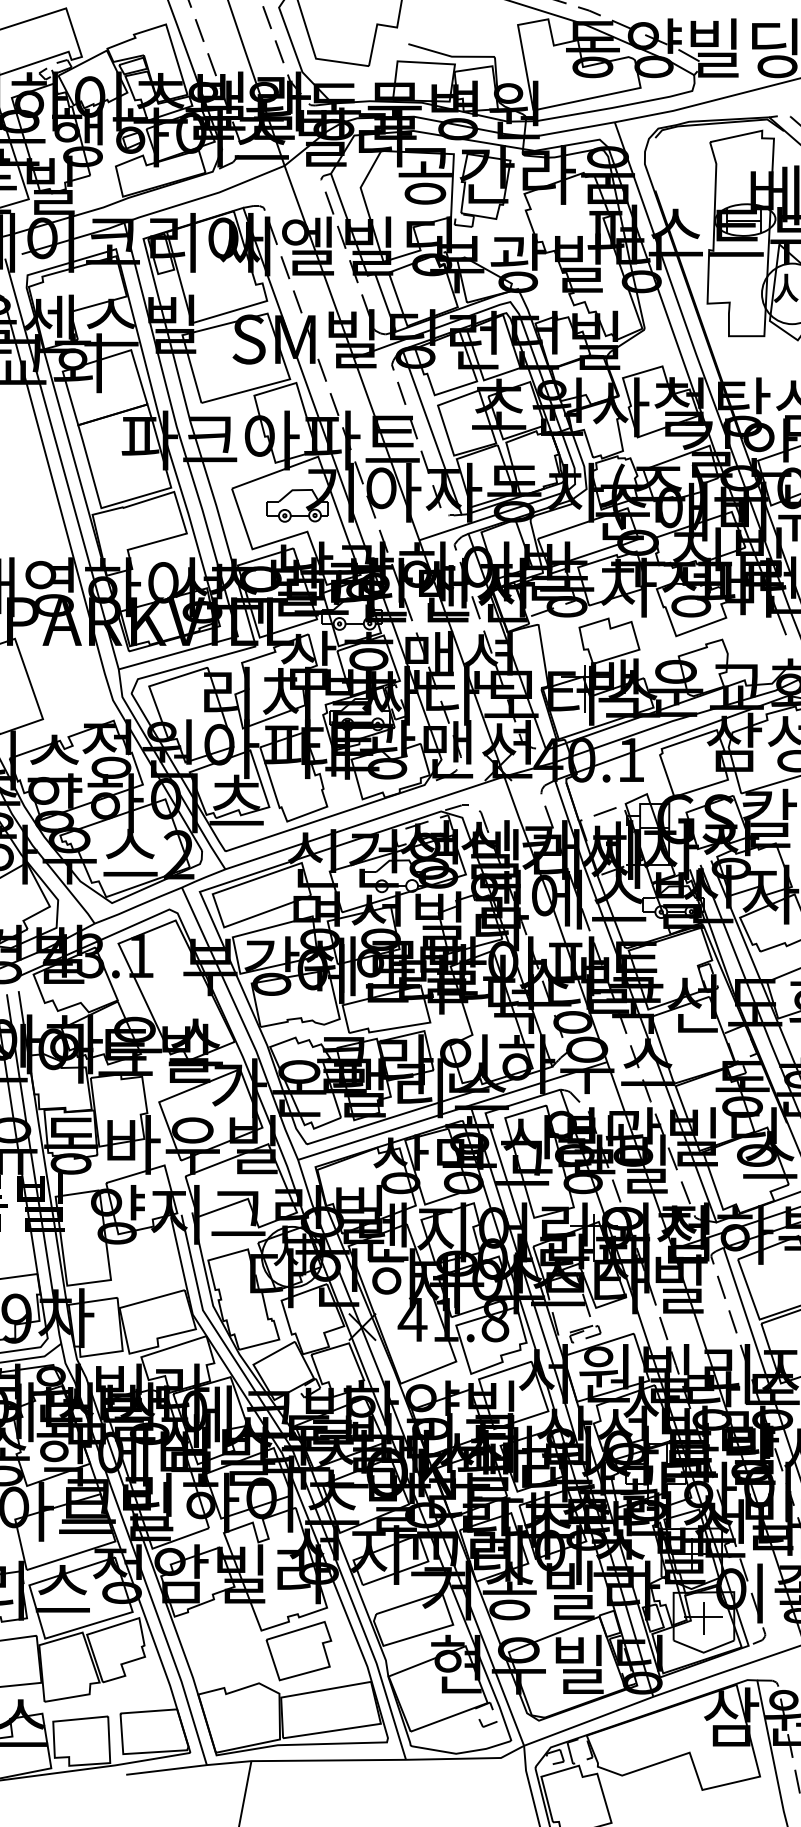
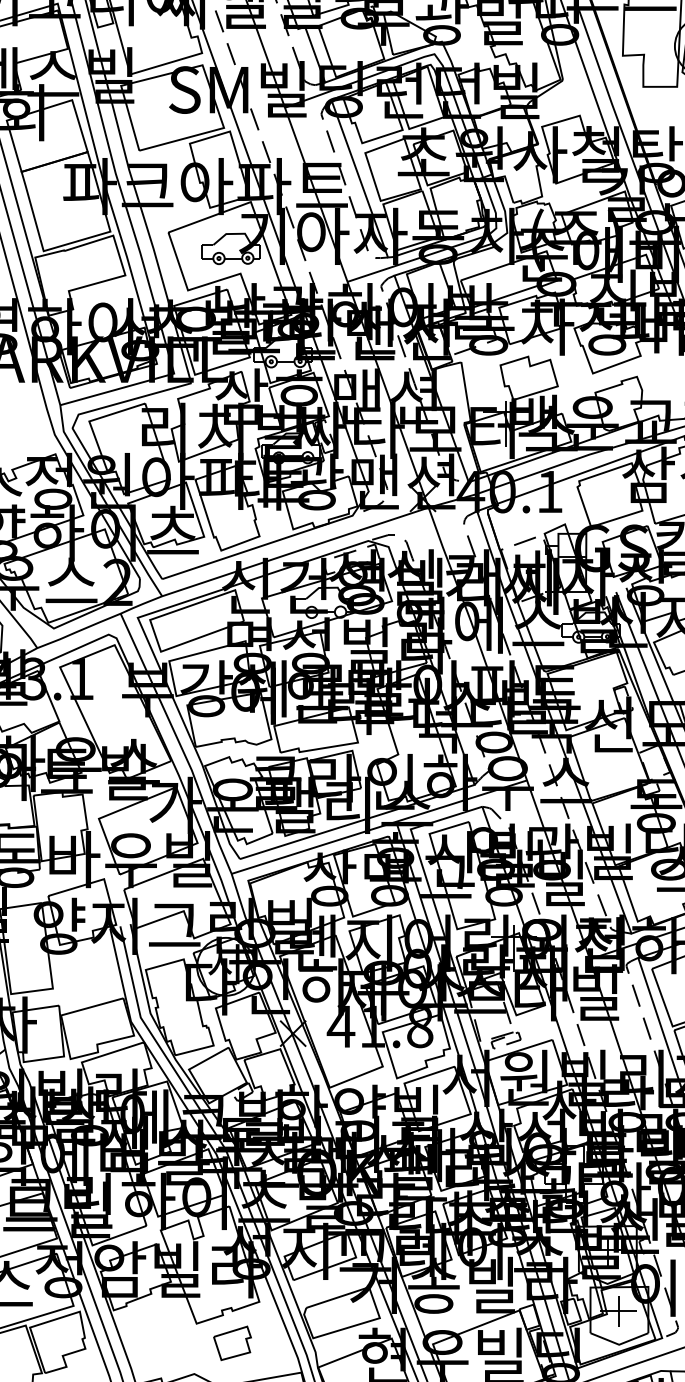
part: (298, 1651) -> (232, 1343), size x0.6

